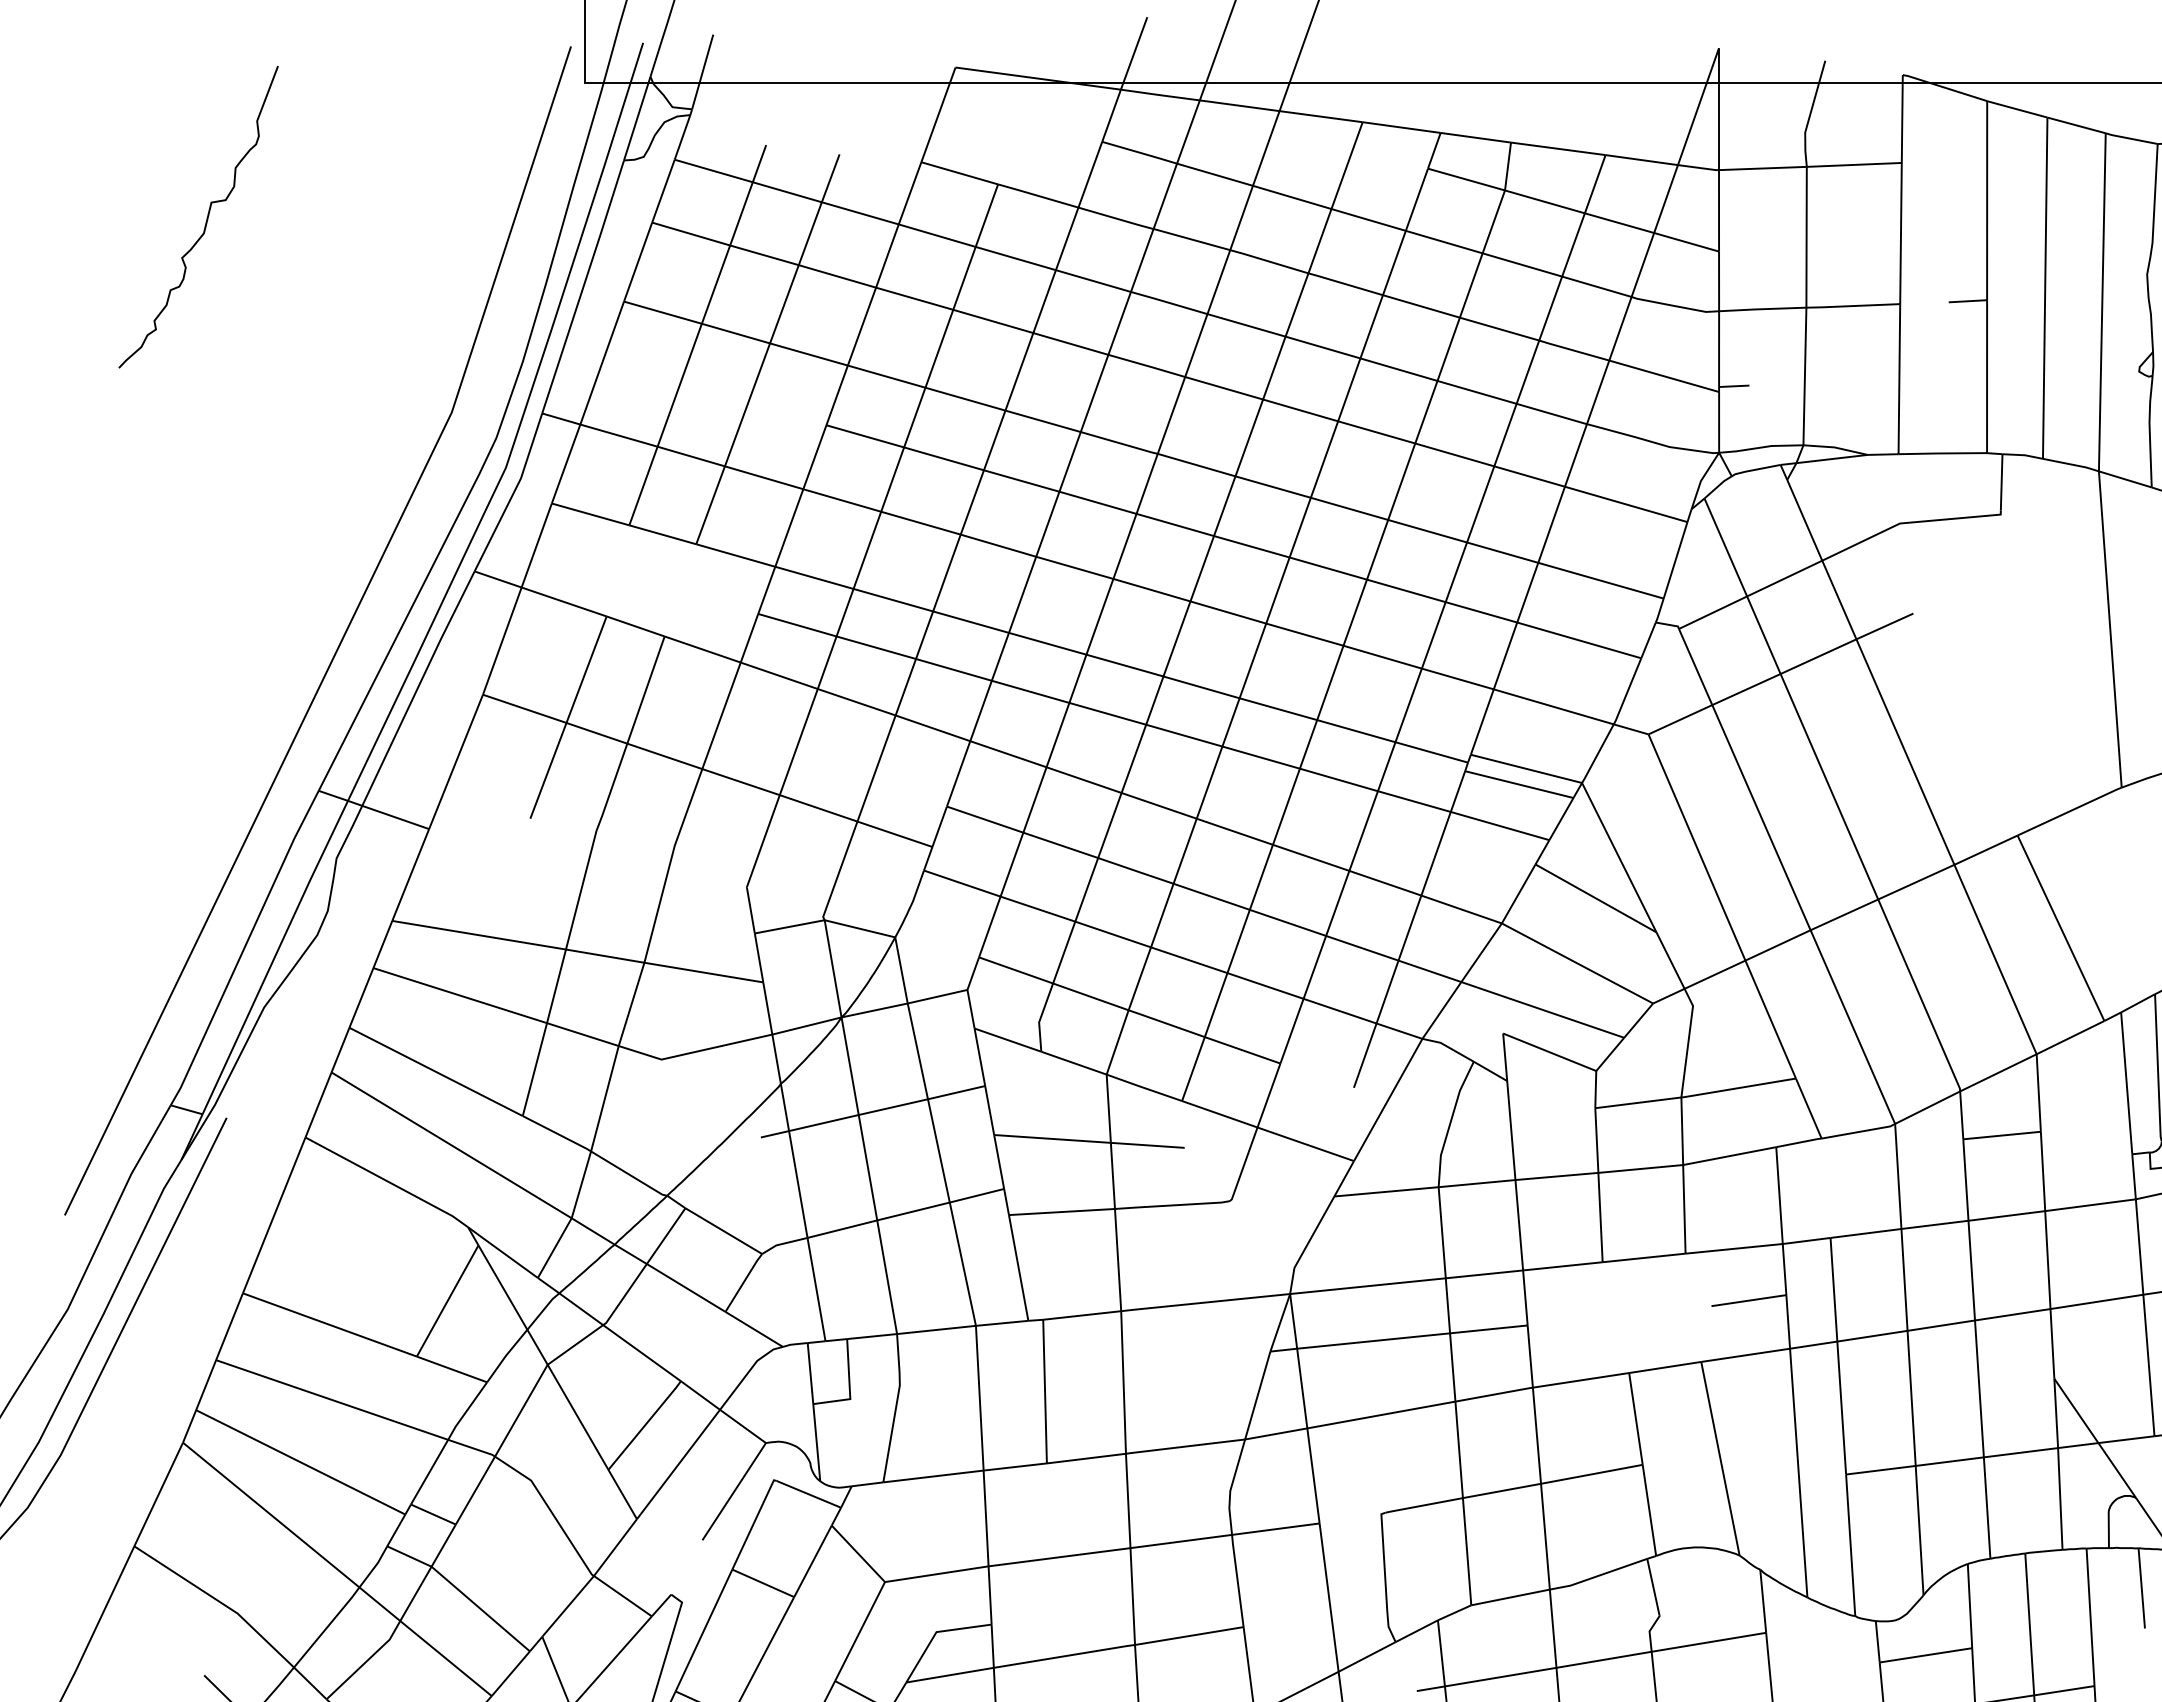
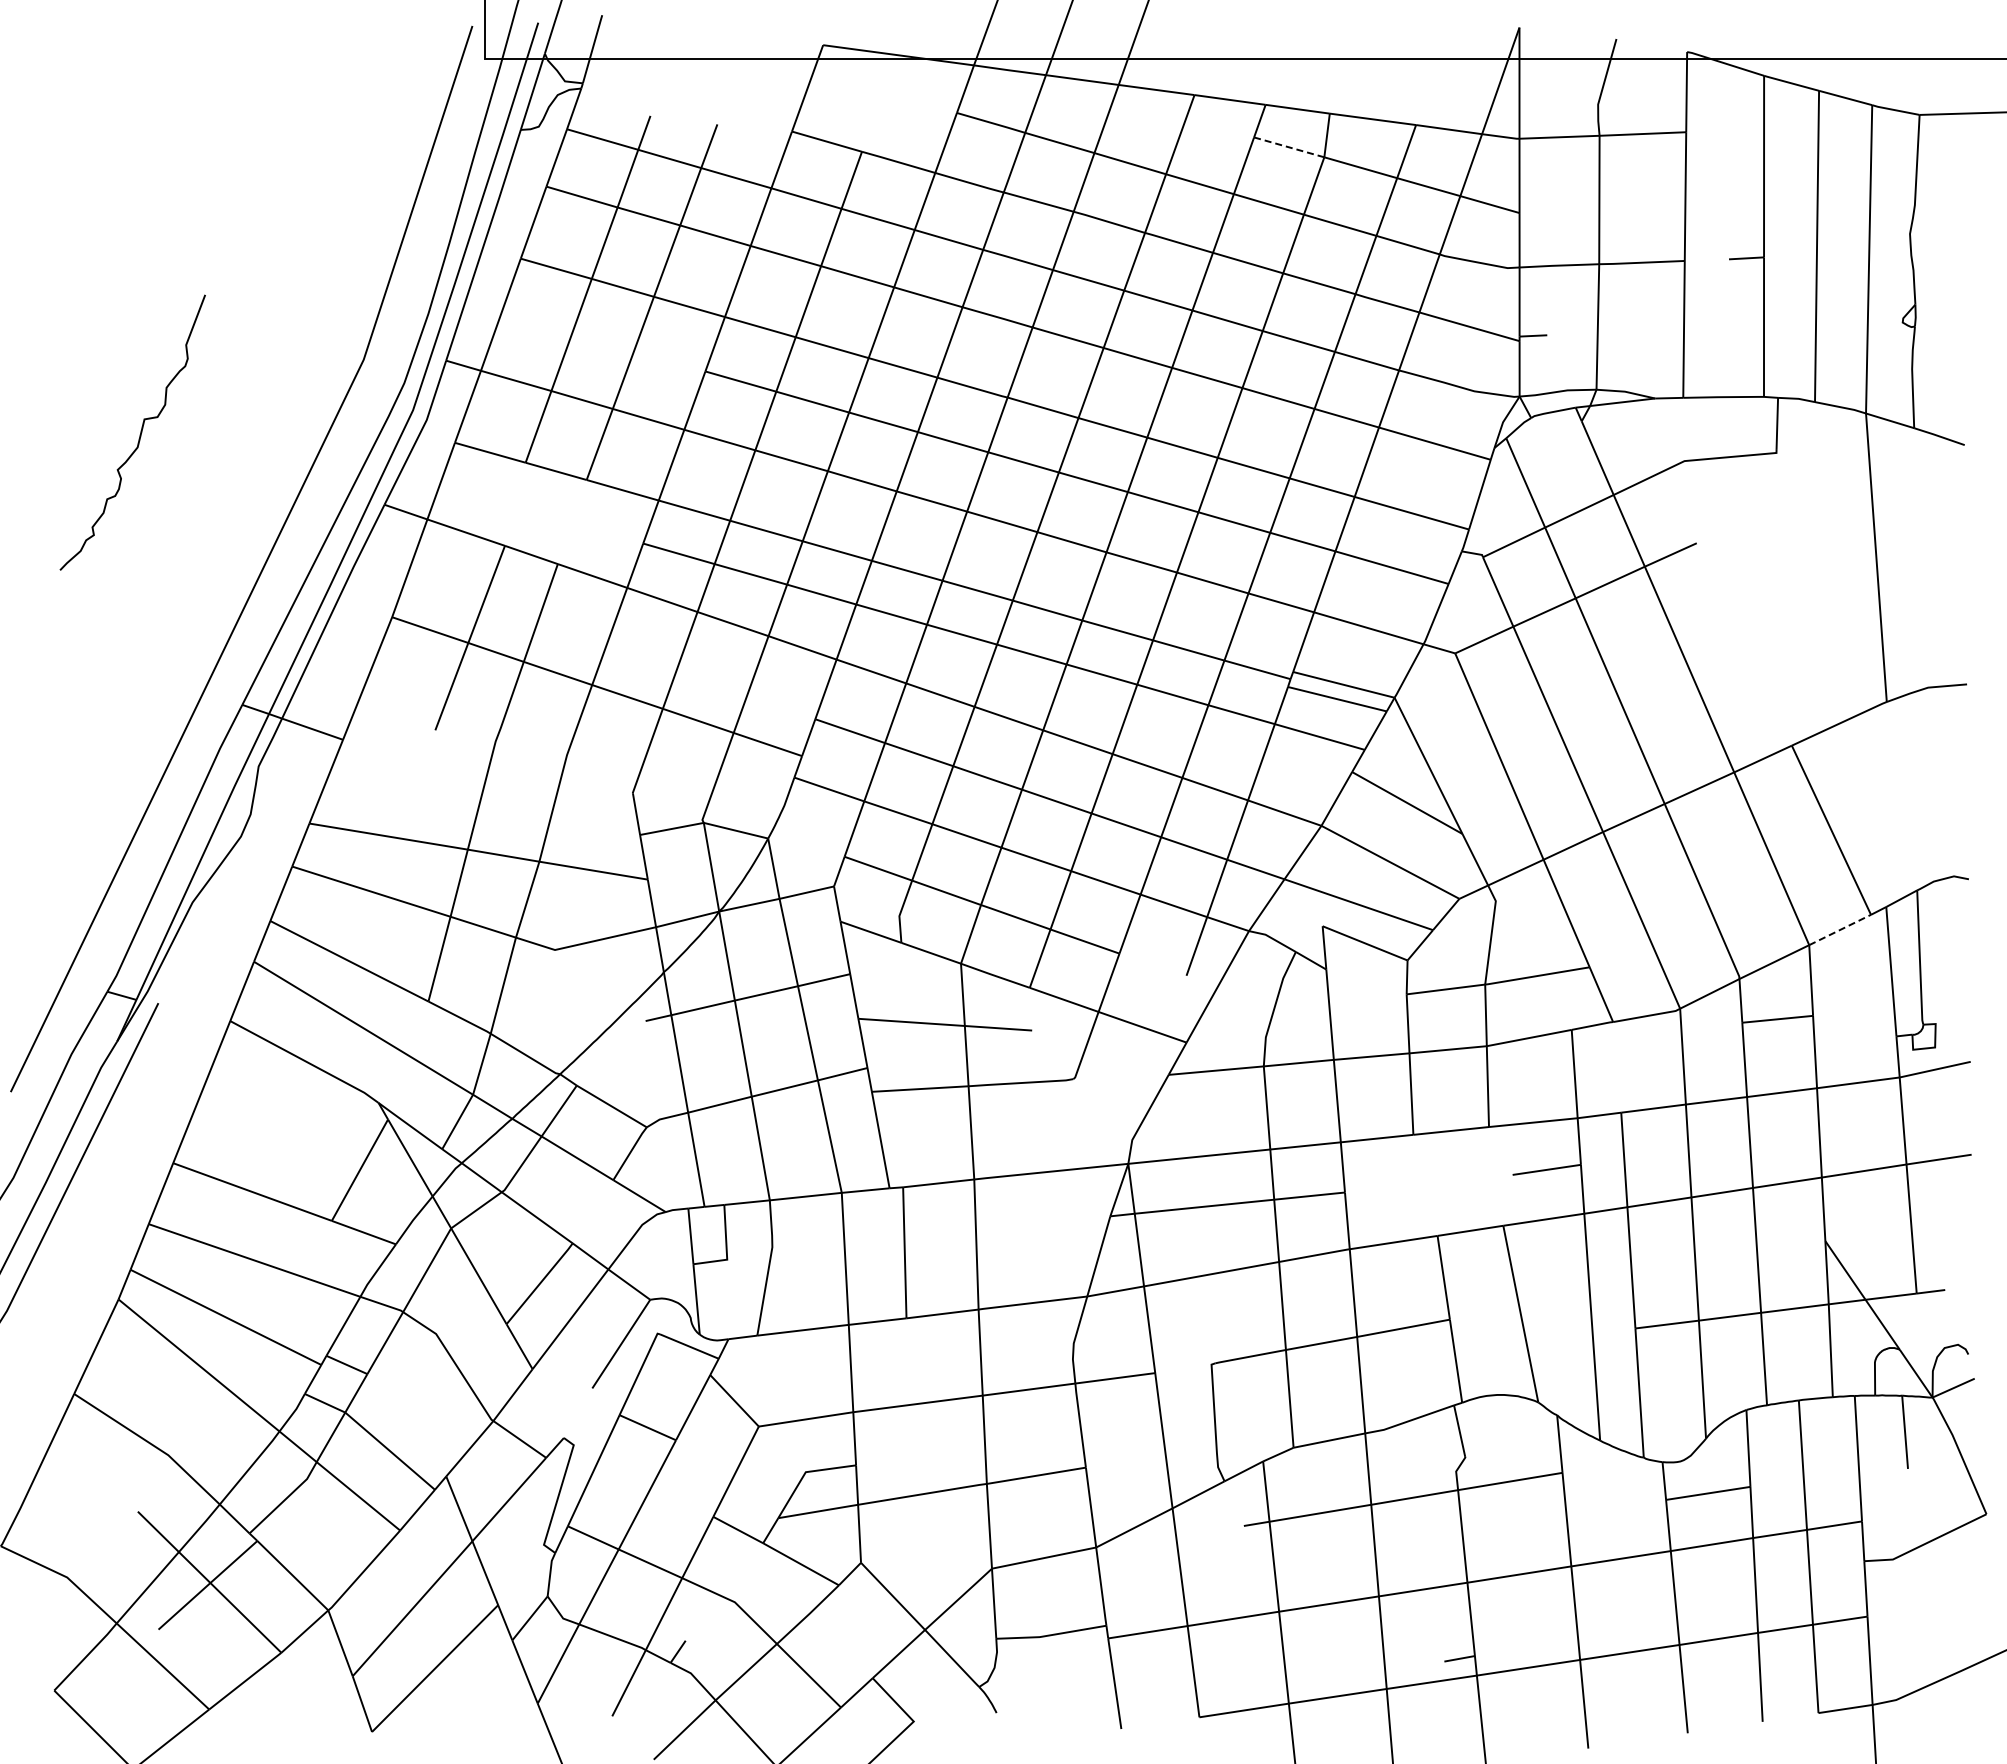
line: (1466, 179) -> (1289, 147), solid -> dashed
curve: (205, 219) -> (139, 434), moved
line: (2070, 1037) -> (1840, 929), solid -> dashed

